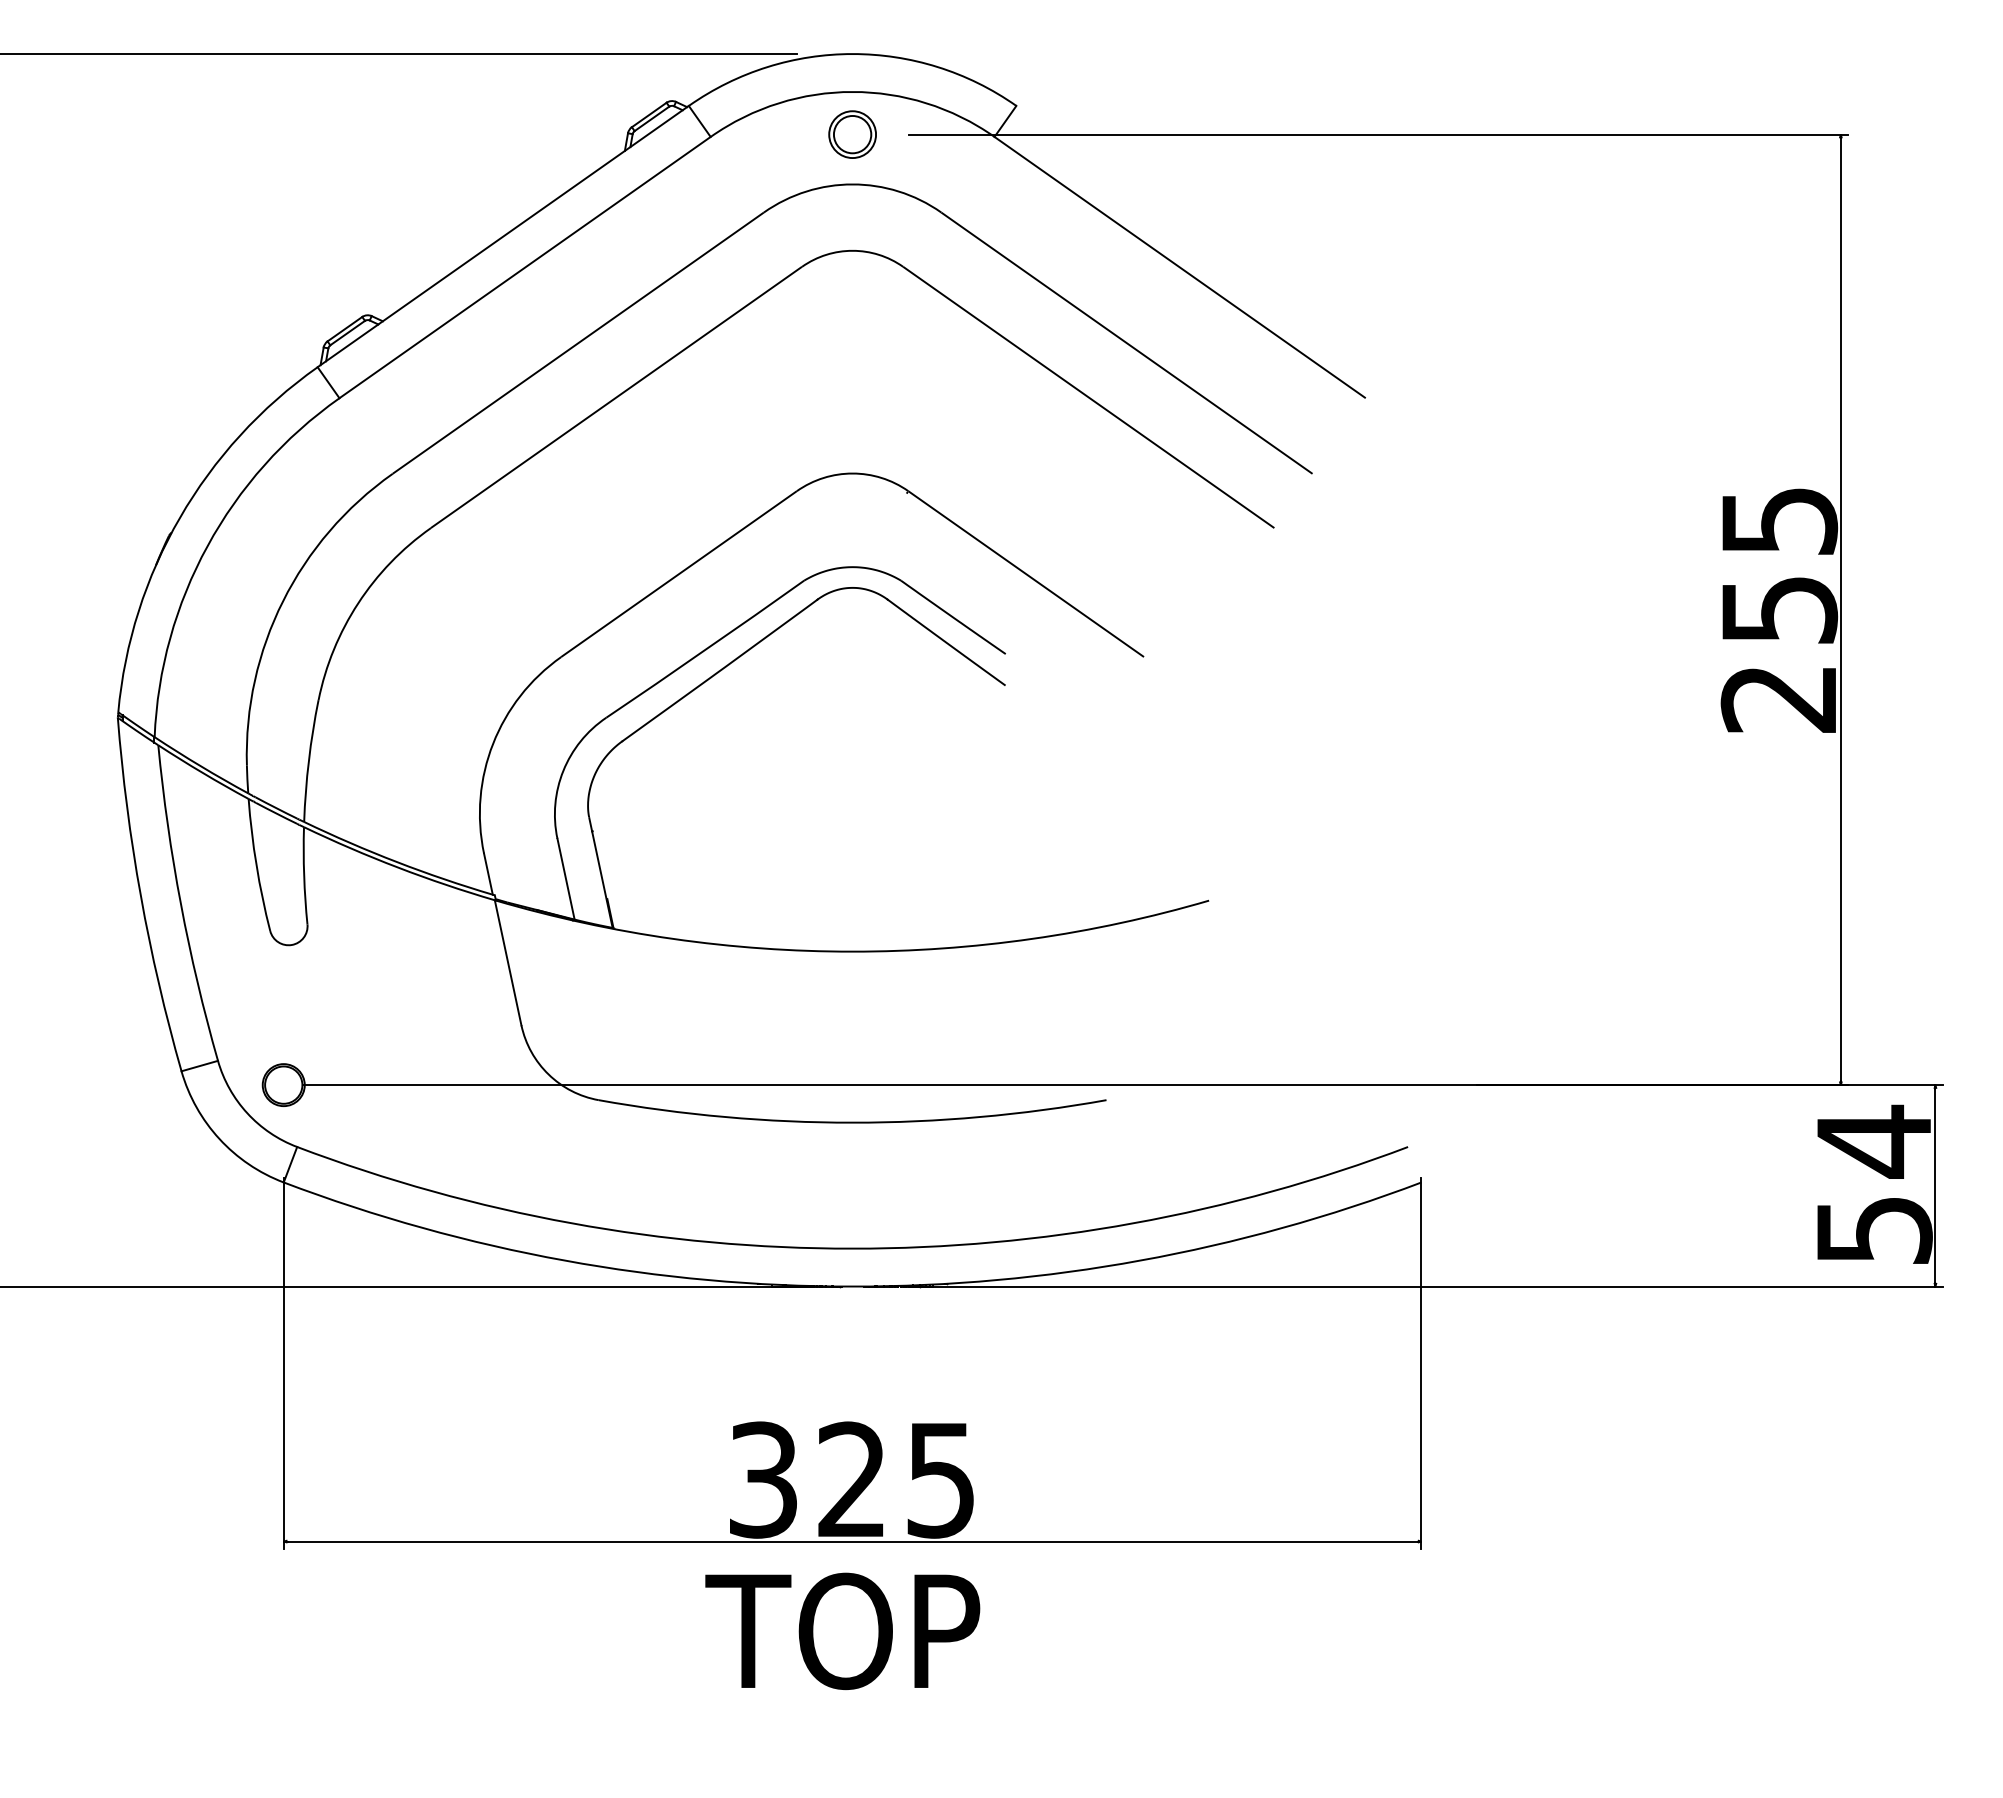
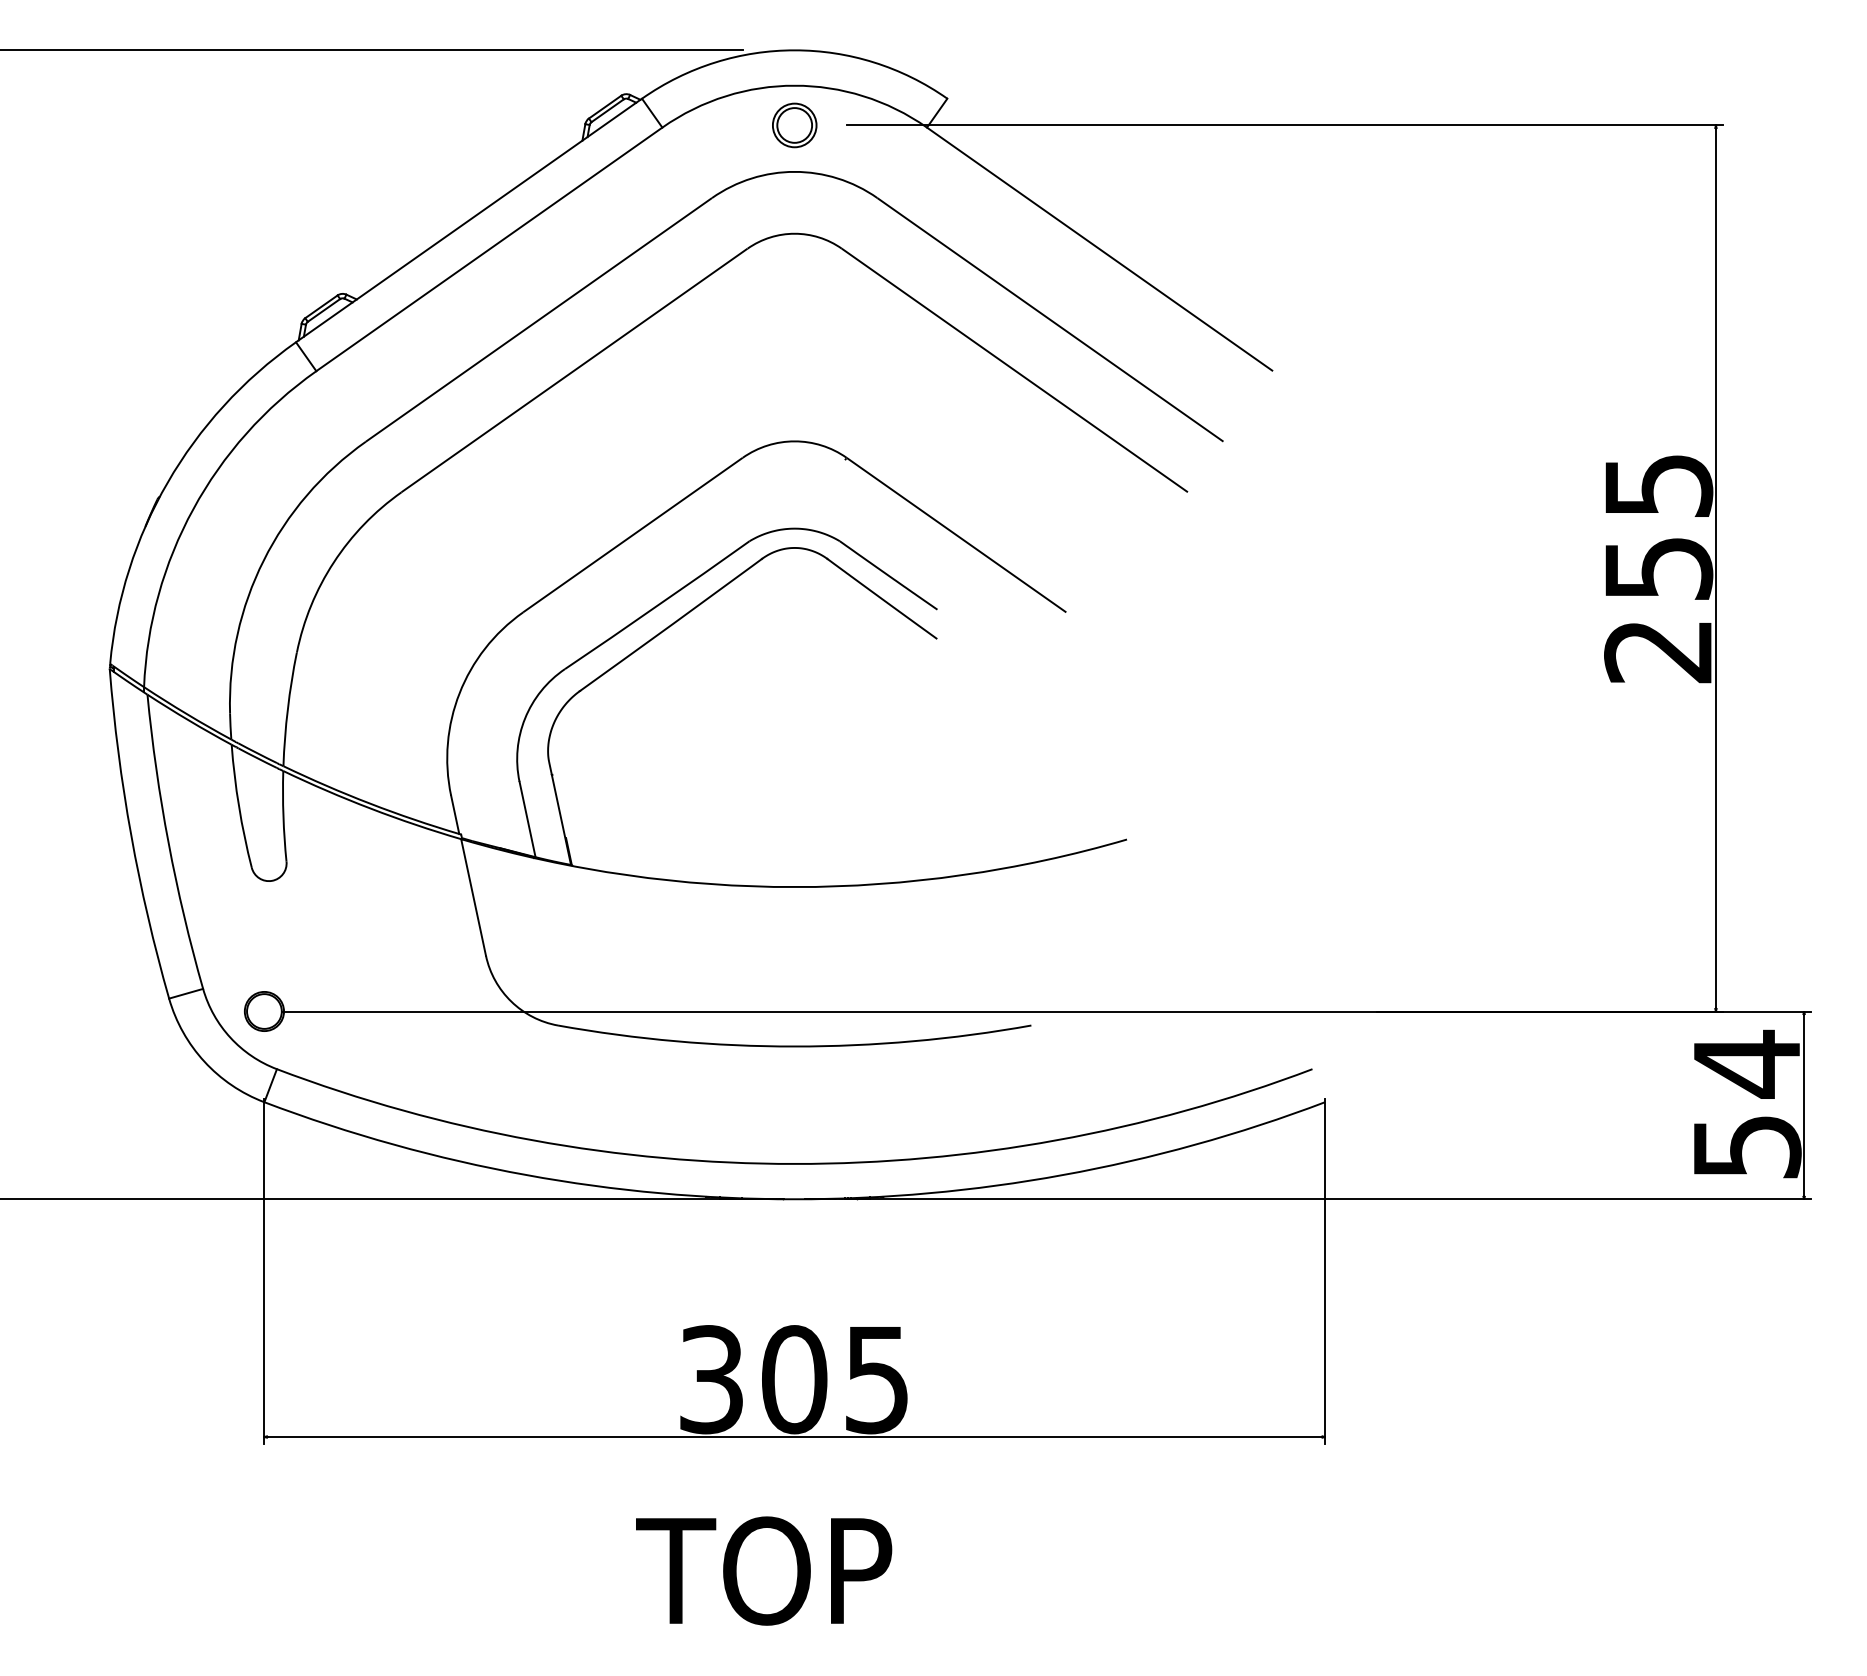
text: (852, 1479) -> (794, 1379), 325 -> 305
text: (842, 1631) -> (763, 1571), moved

